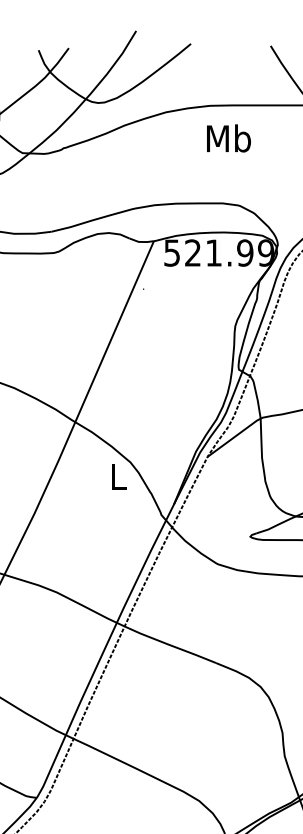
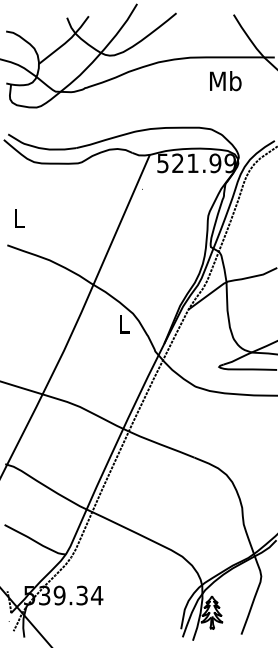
text: (228, 138) -> (225, 81), moved

